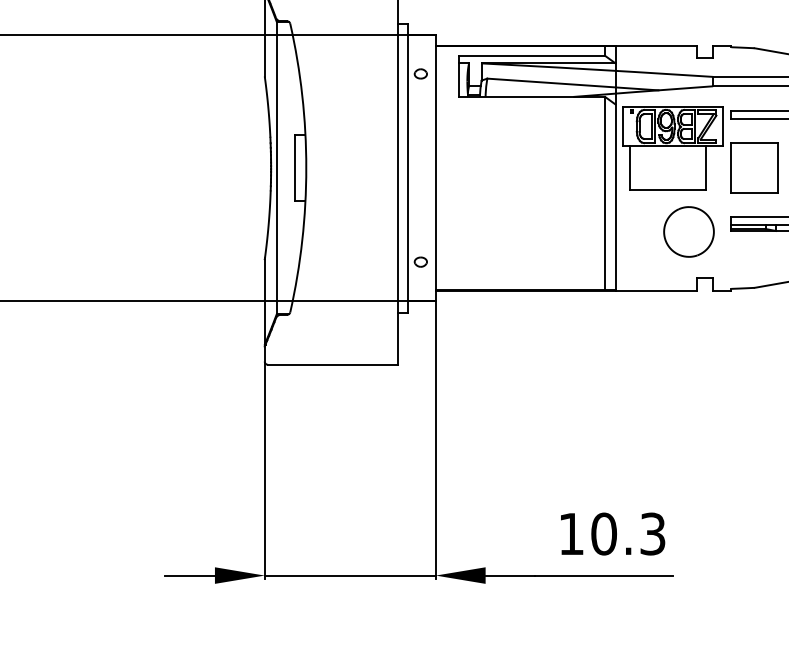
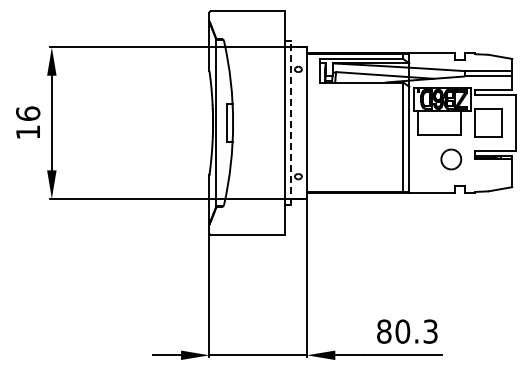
line: (406, 167) -> (290, 122), solid -> dashed
part: (689, 231) -> (451, 159), size x0.7
text: (571, 533) -> (384, 331), 10.3 -> 80.3

